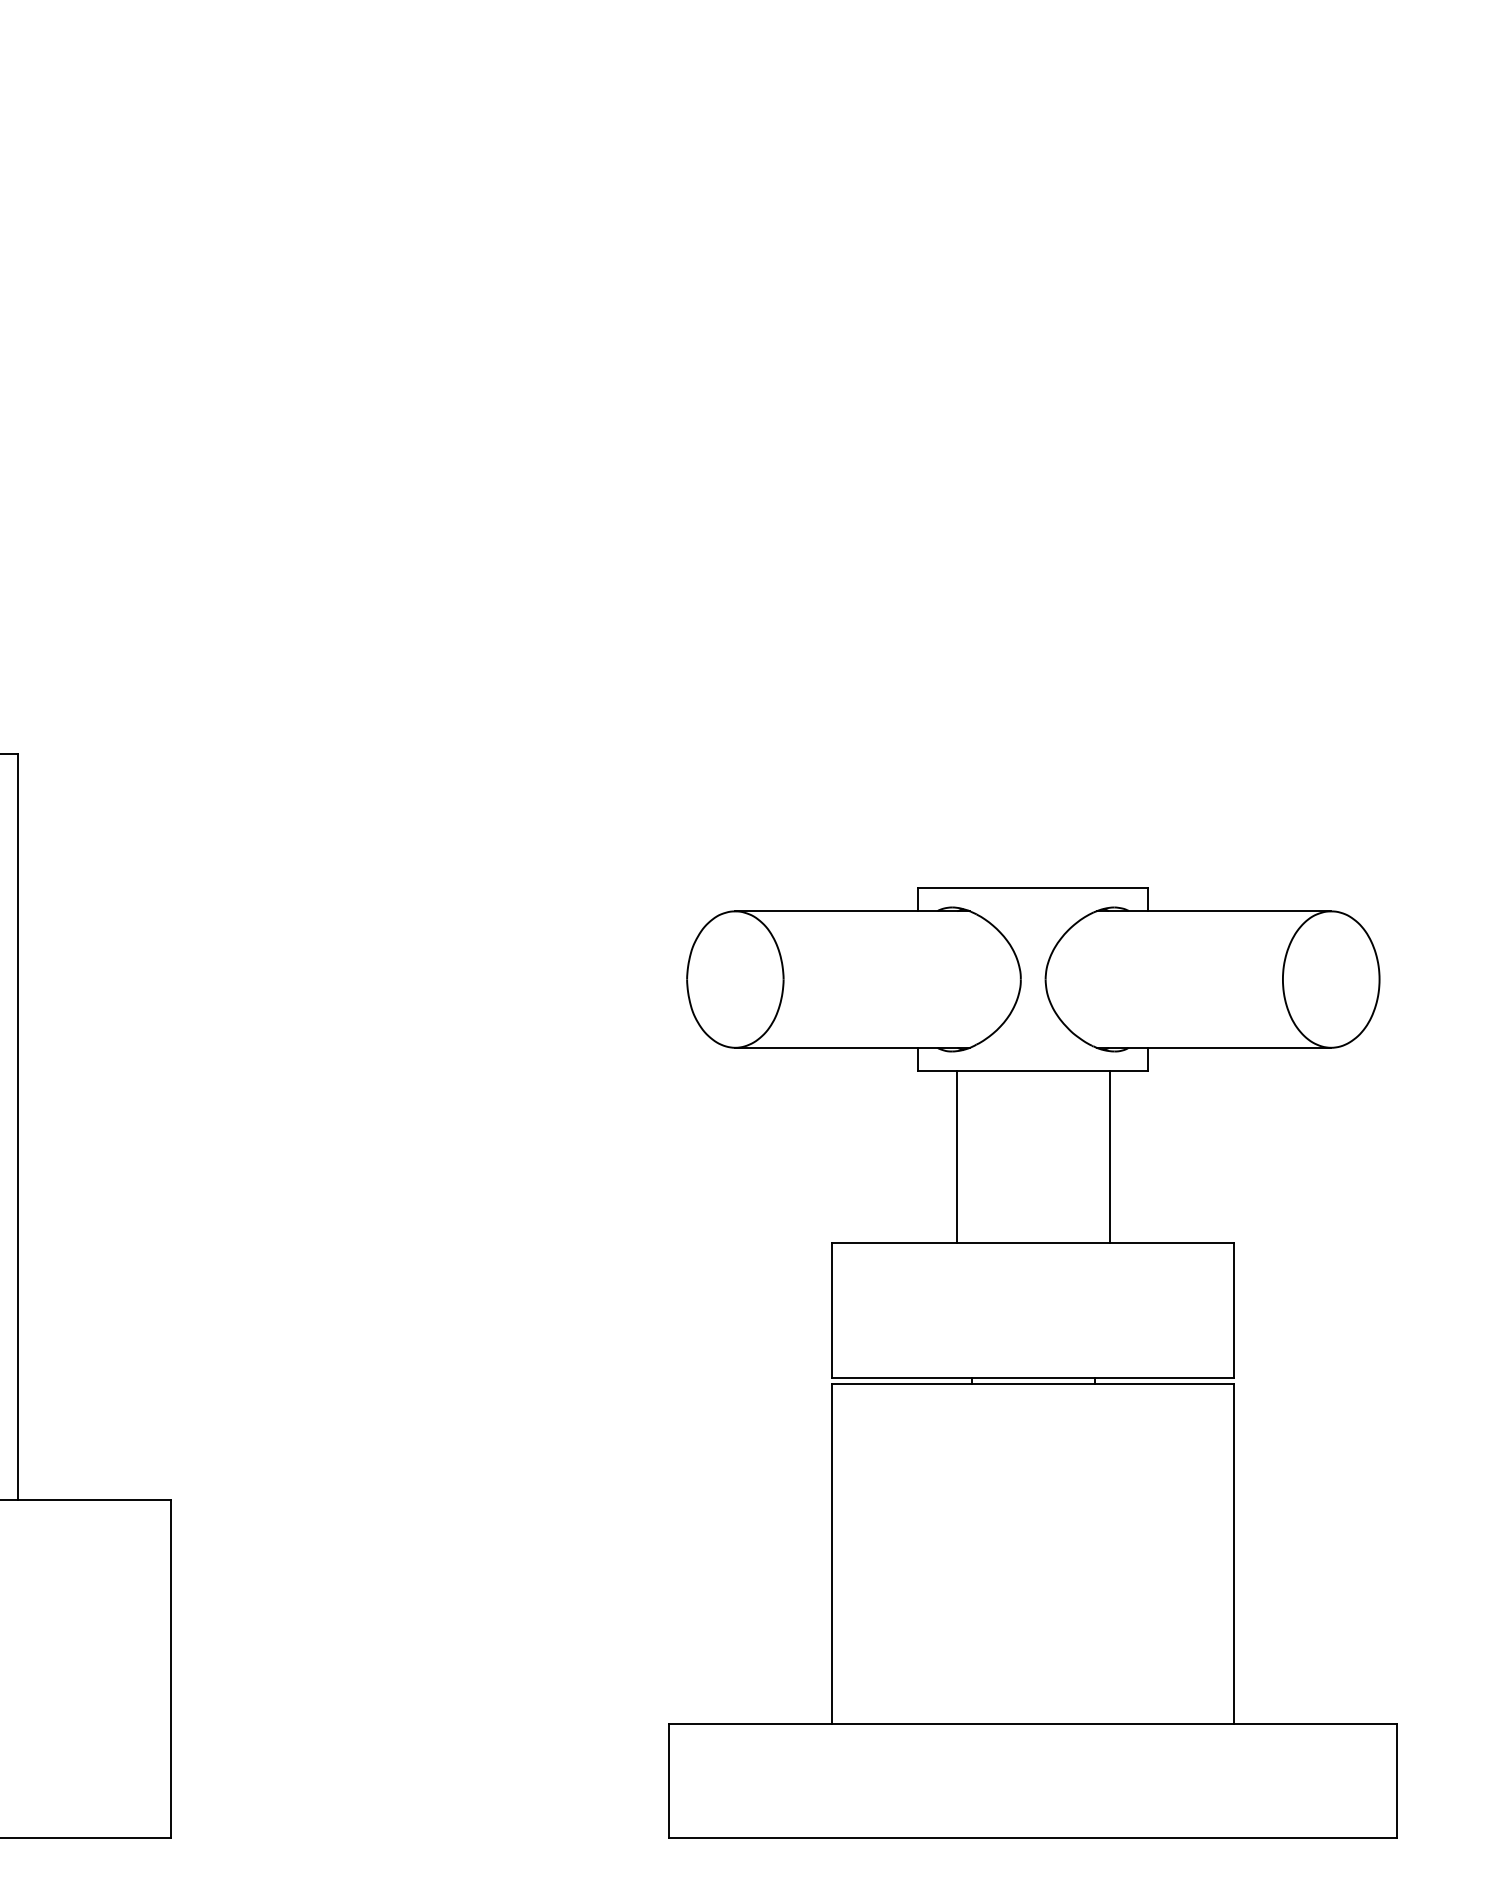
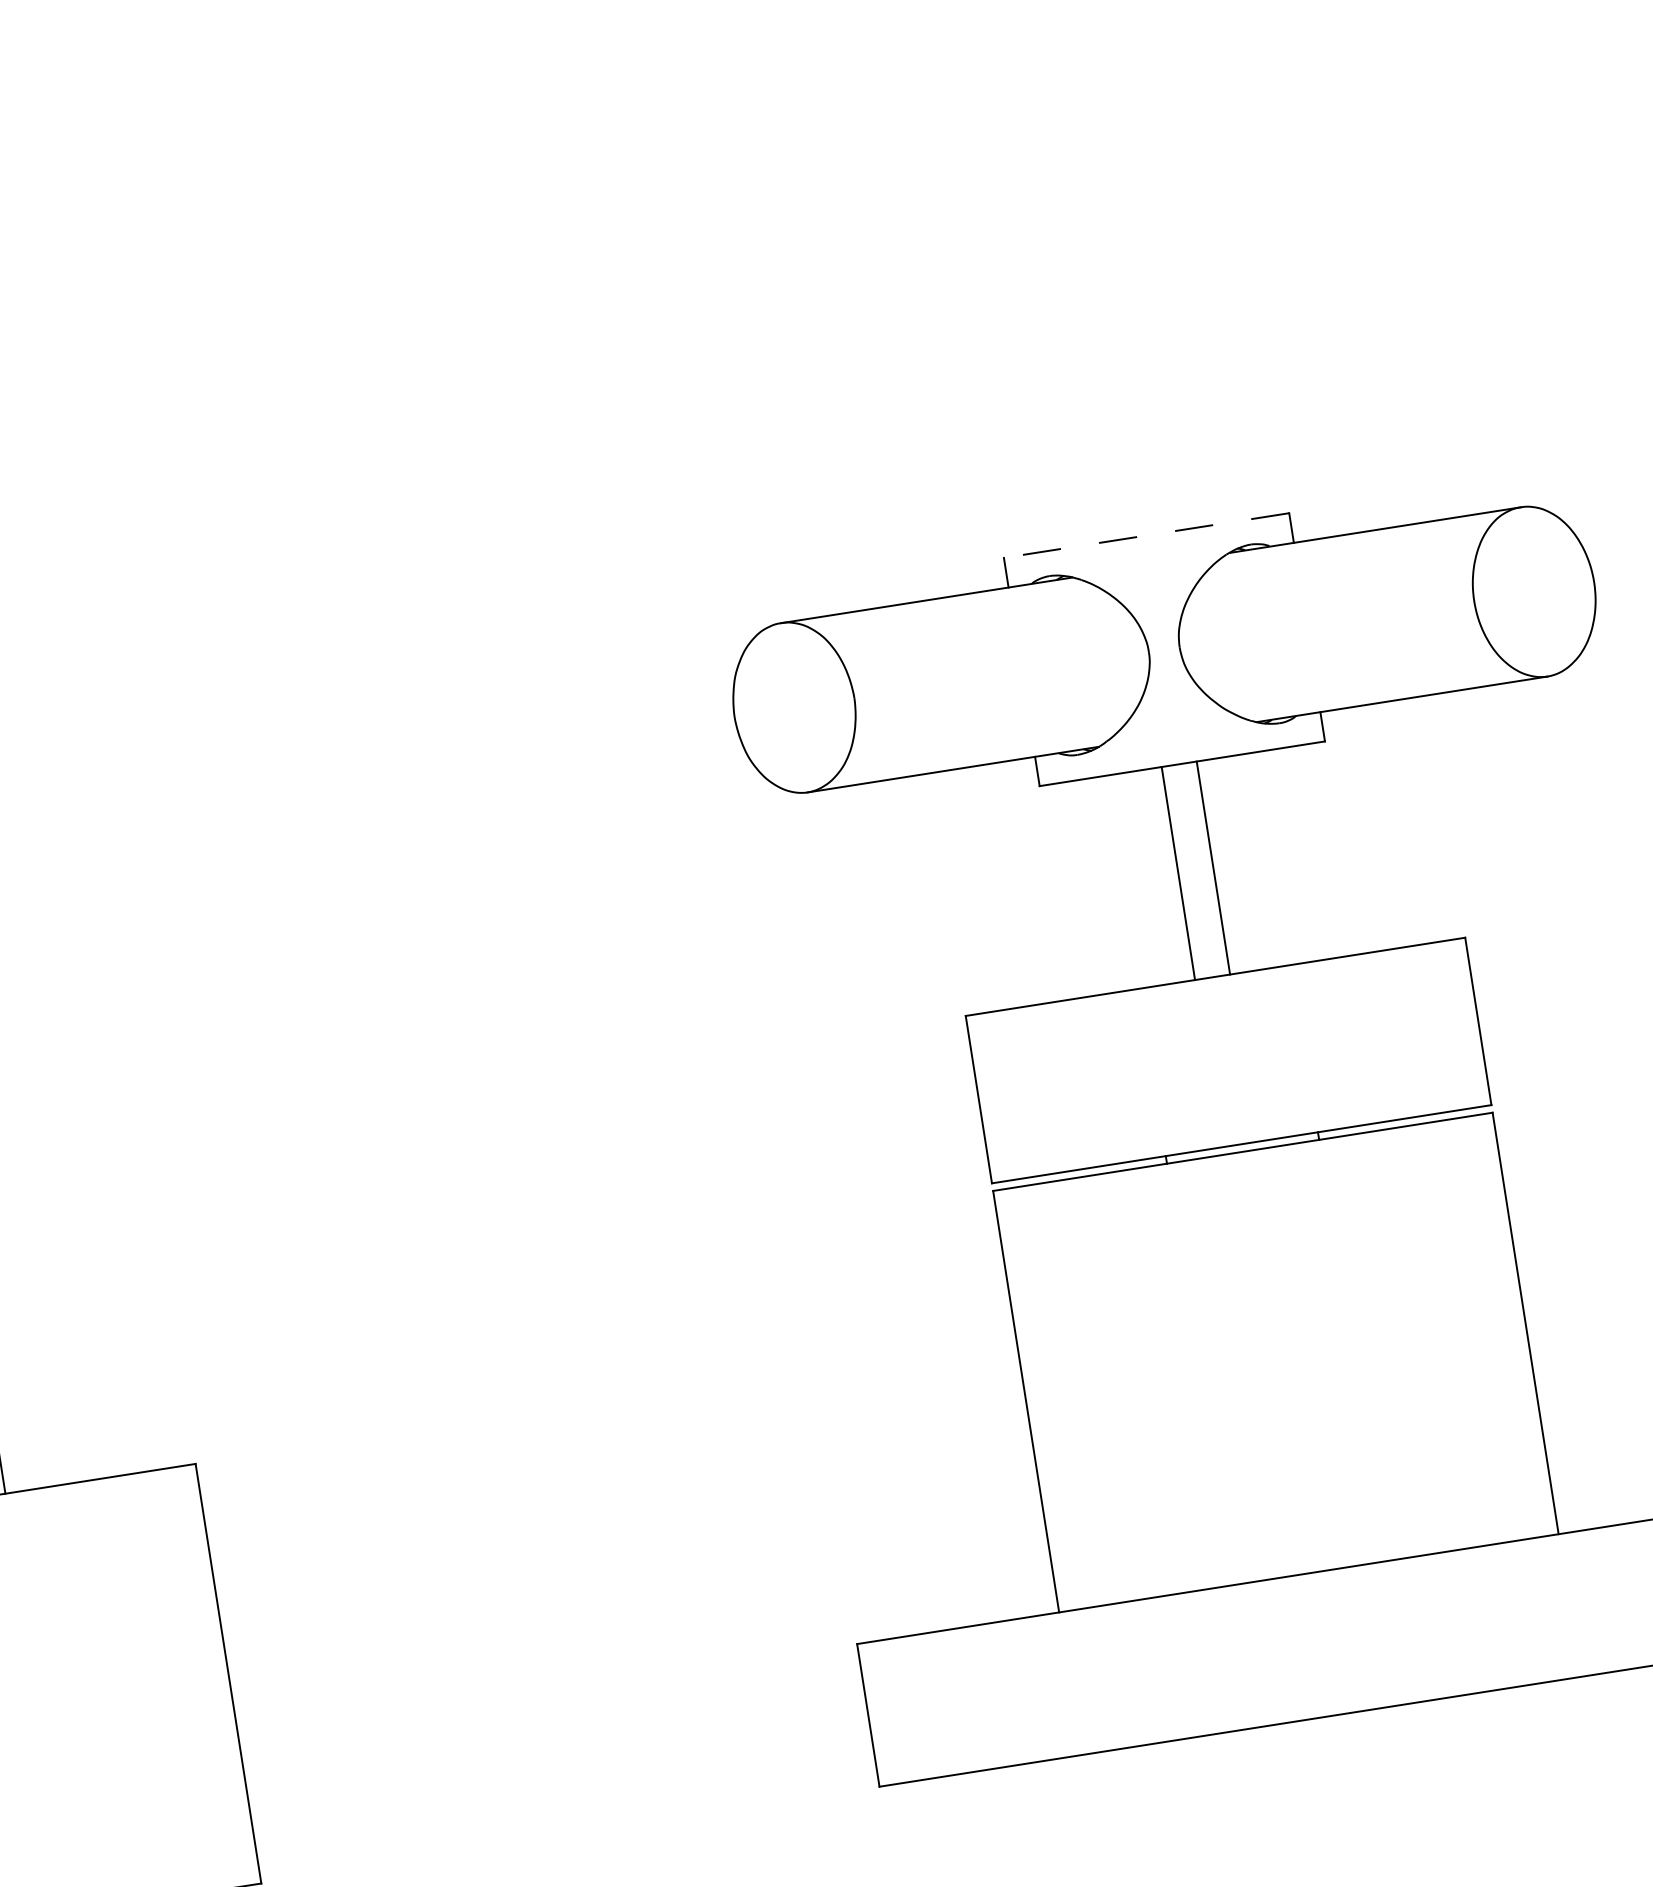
line: (1033, 887) -> (1146, 535), solid -> dashed
line: (956, 1157) -> (1178, 873), moved
line: (1109, 1157) -> (1212, 868), moved

